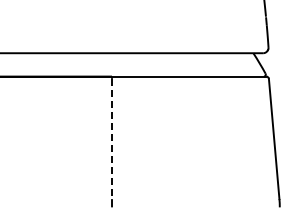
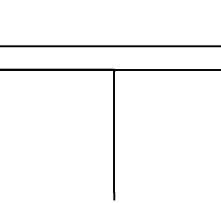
line: (112, 139) -> (114, 132), dashed -> solid

